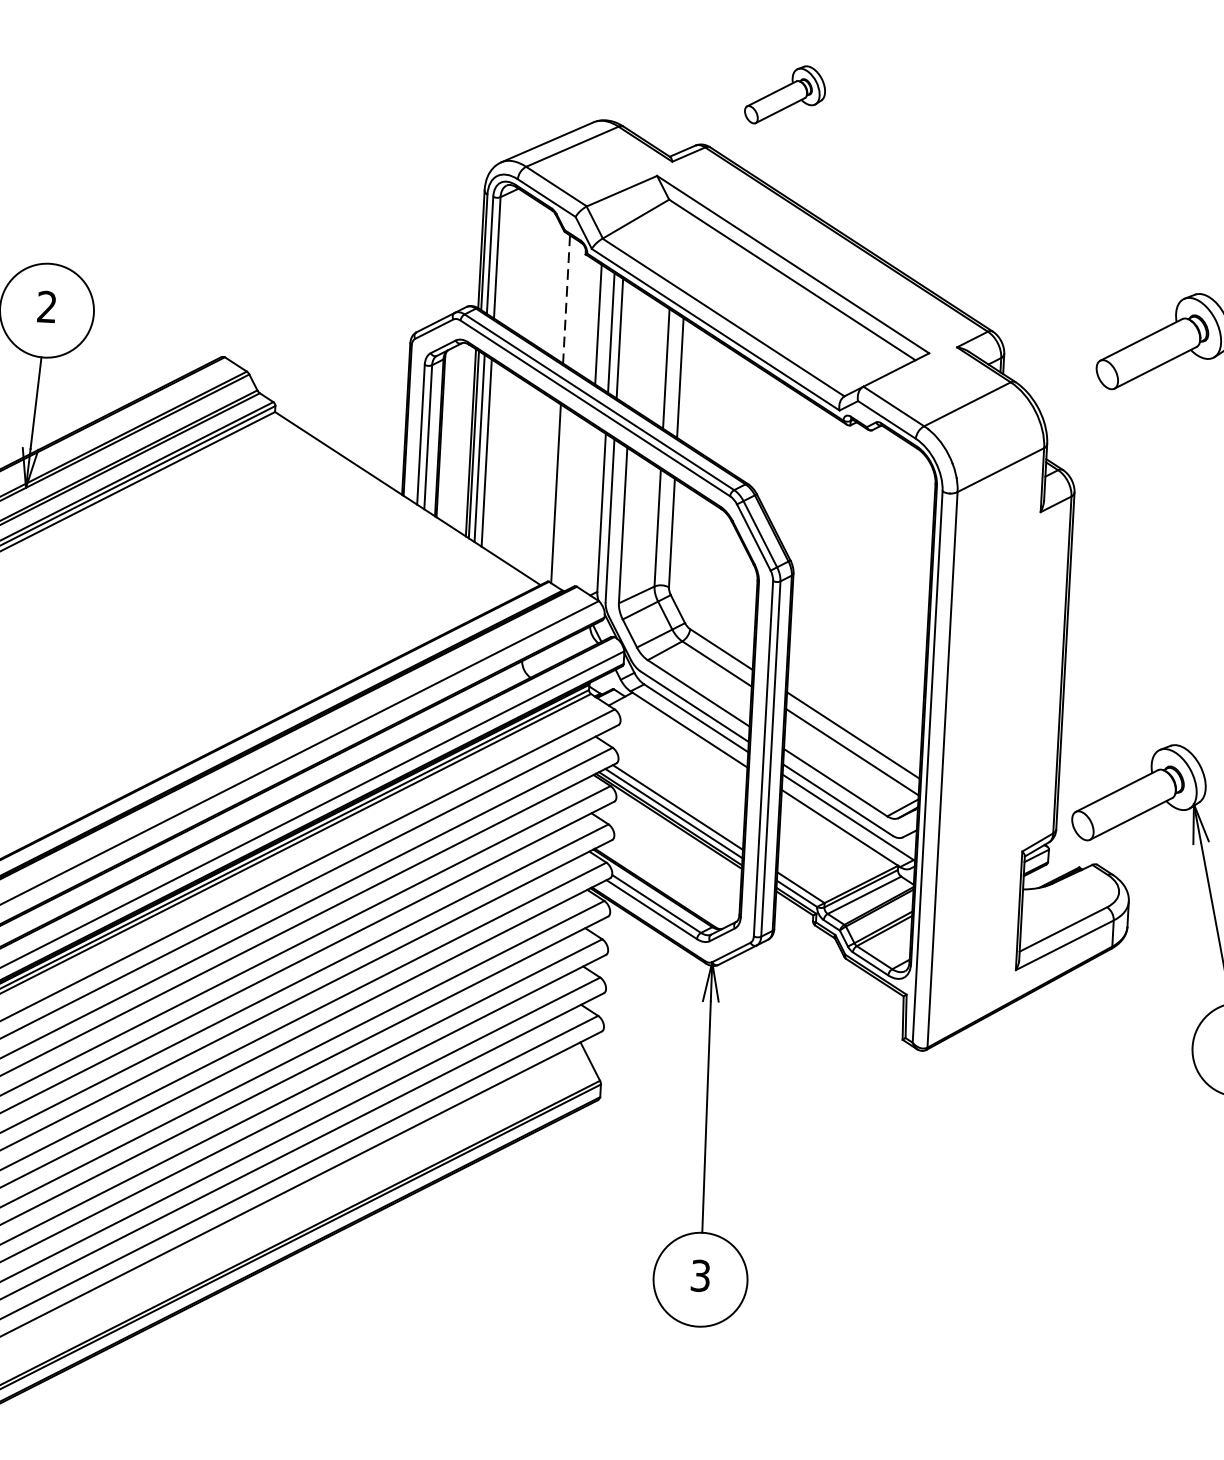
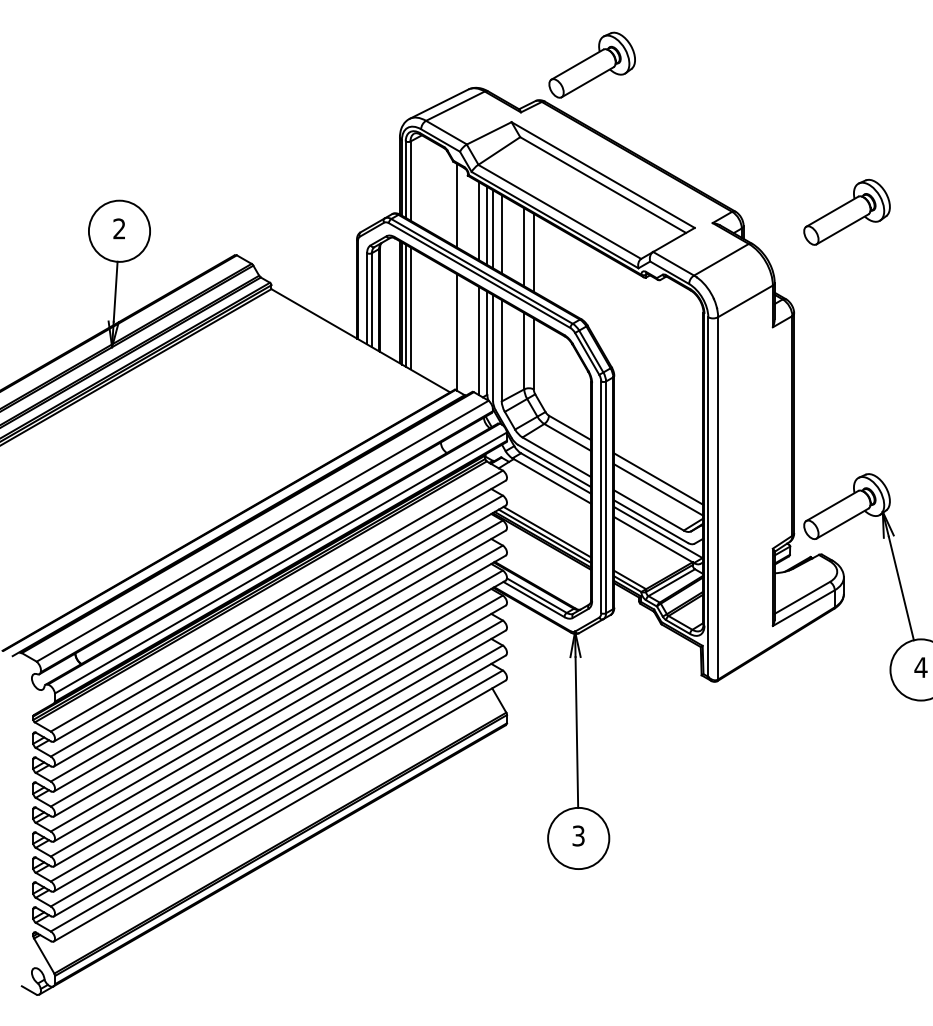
part: (784, 94) -> (591, 64), size x1.67
line: (567, 299) -> (457, 205), dashed -> solid
line: (632, 347) -> (501, 234), added
line: (588, 507) -> (478, 340), added

